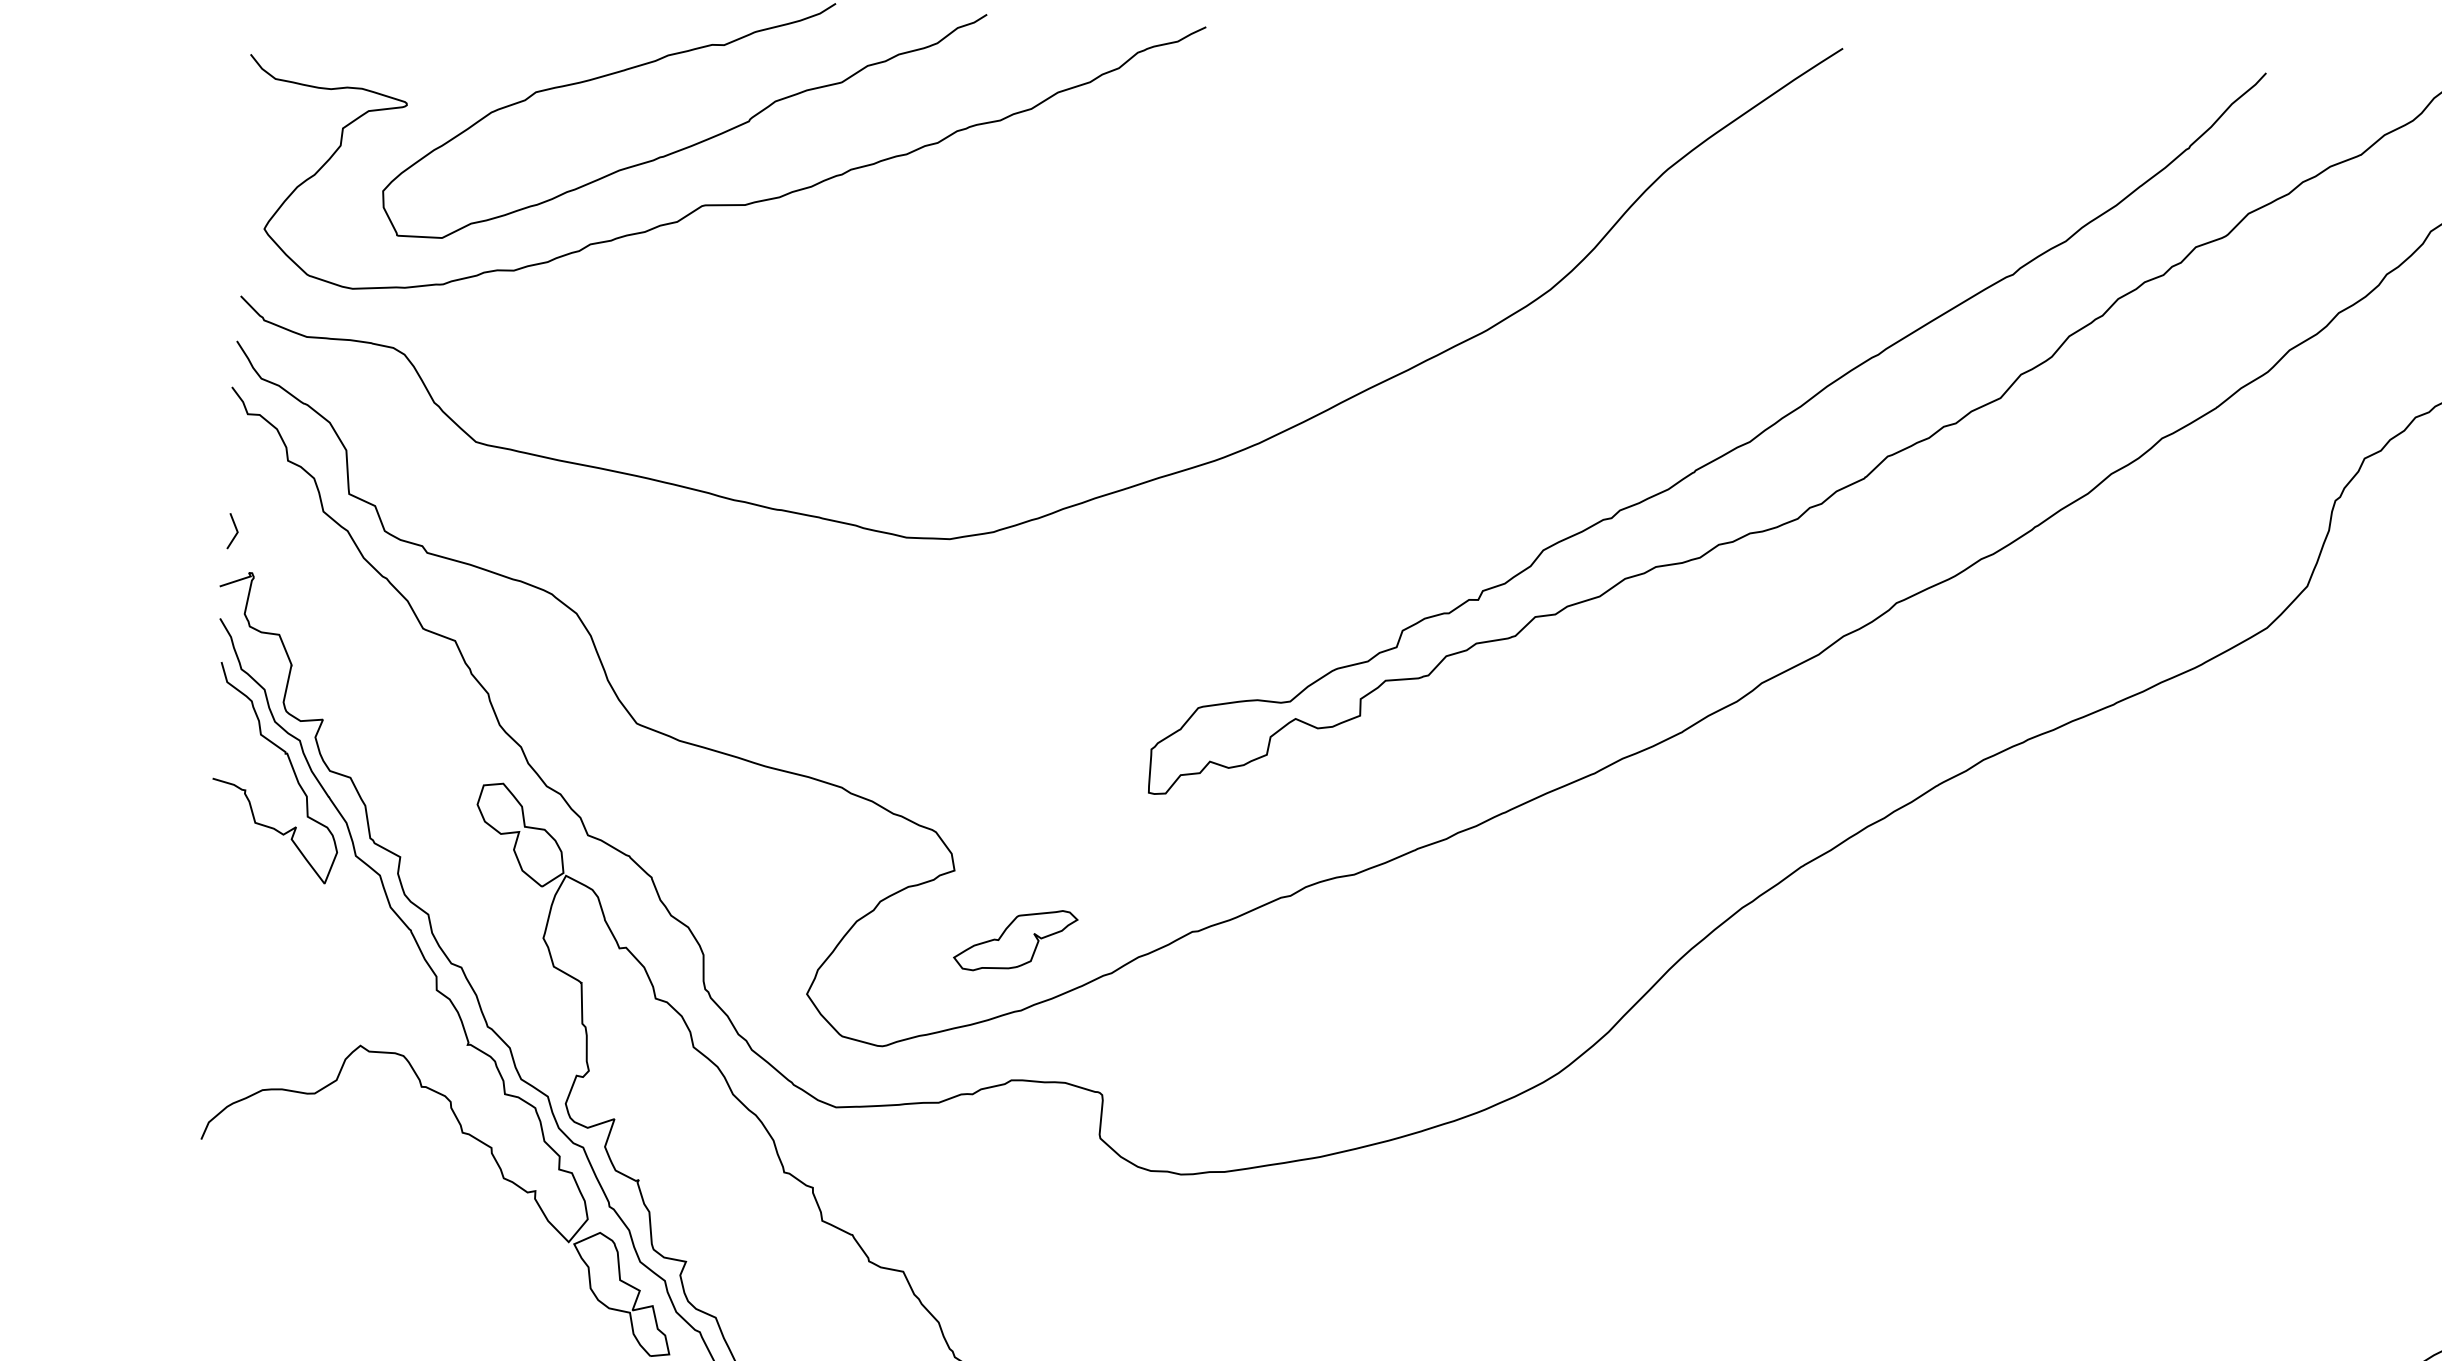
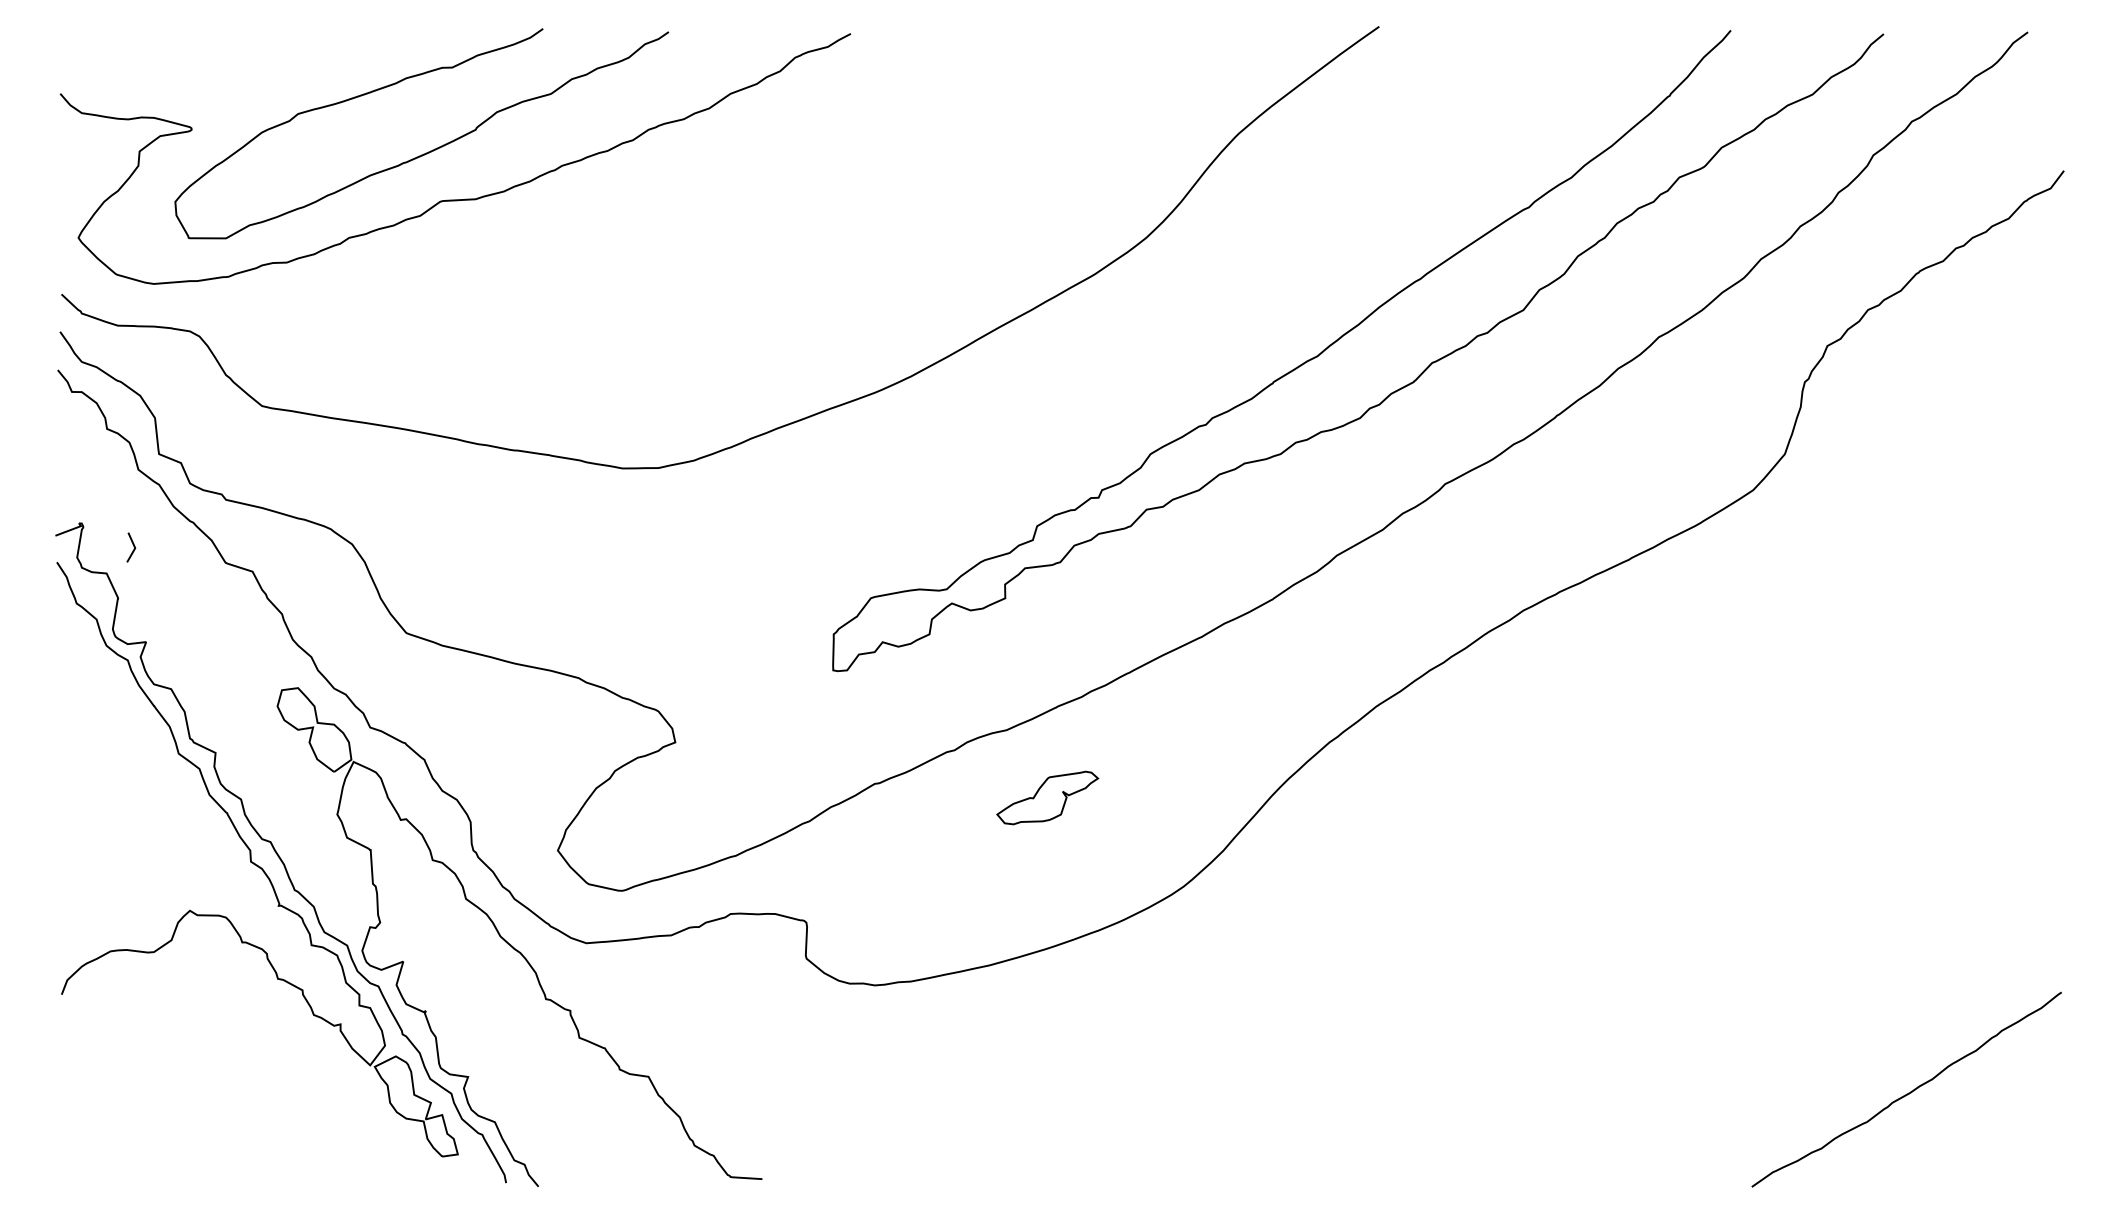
line: (235, 530) -> (133, 546), moved
curve: (290, 766) -> (121, 682), removed
part: (1015, 939) -> (1047, 797), moved

